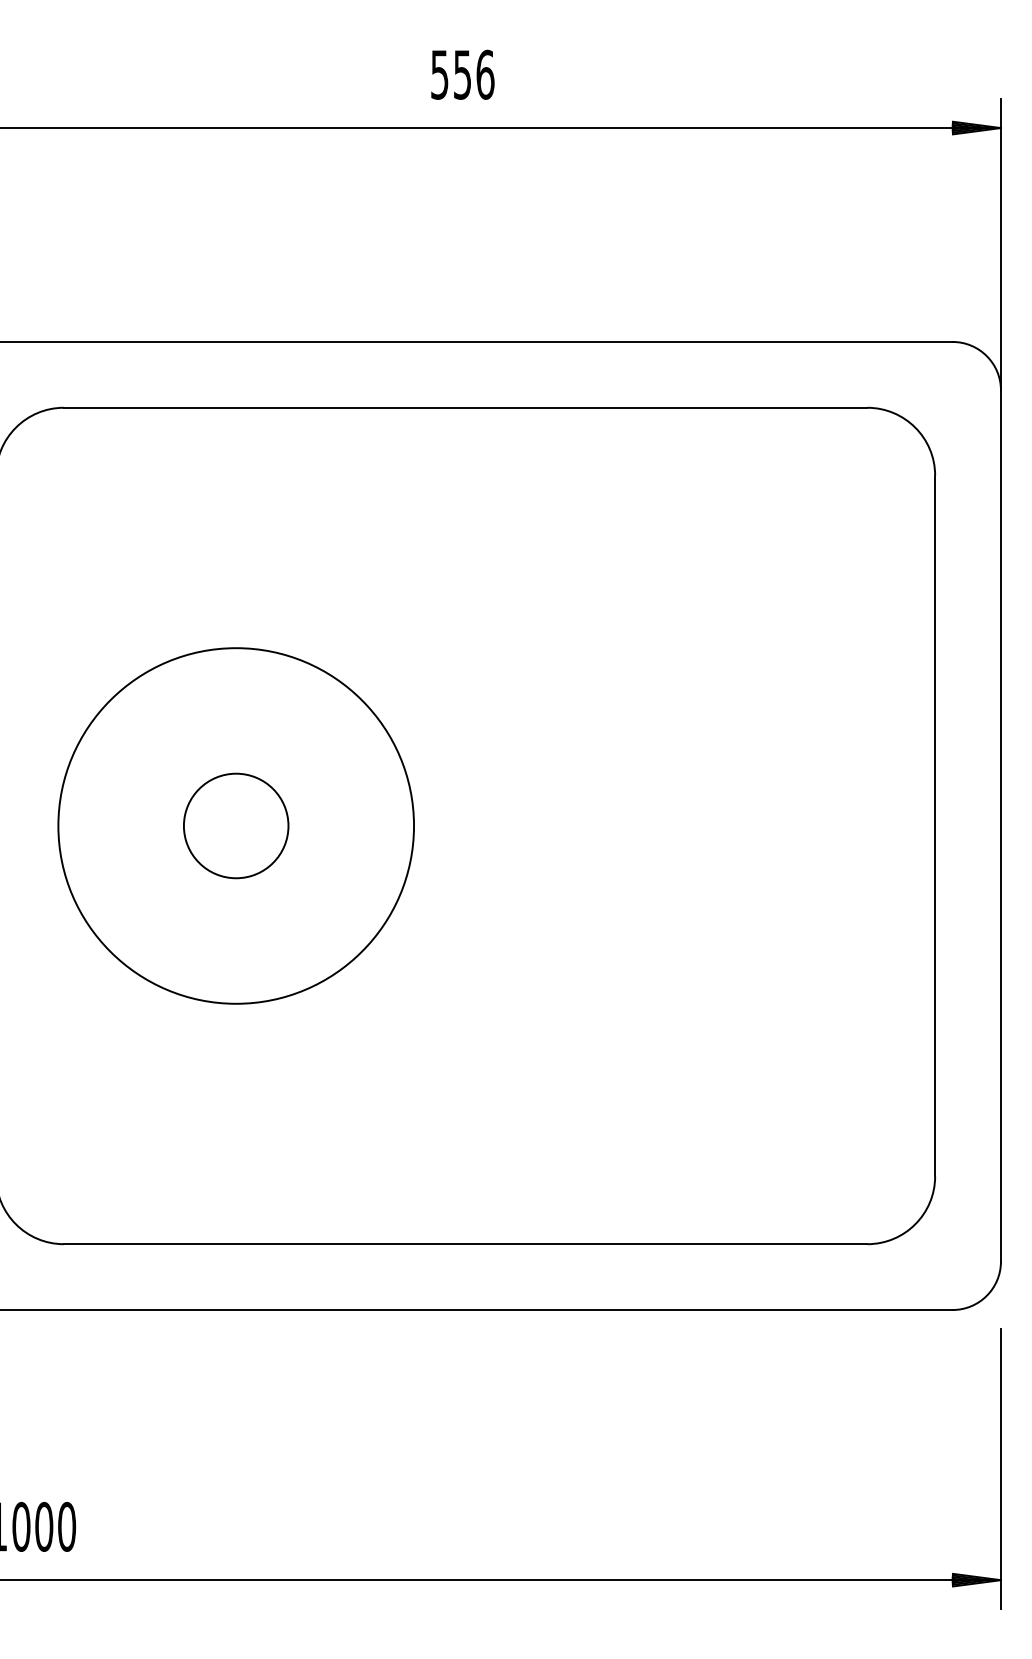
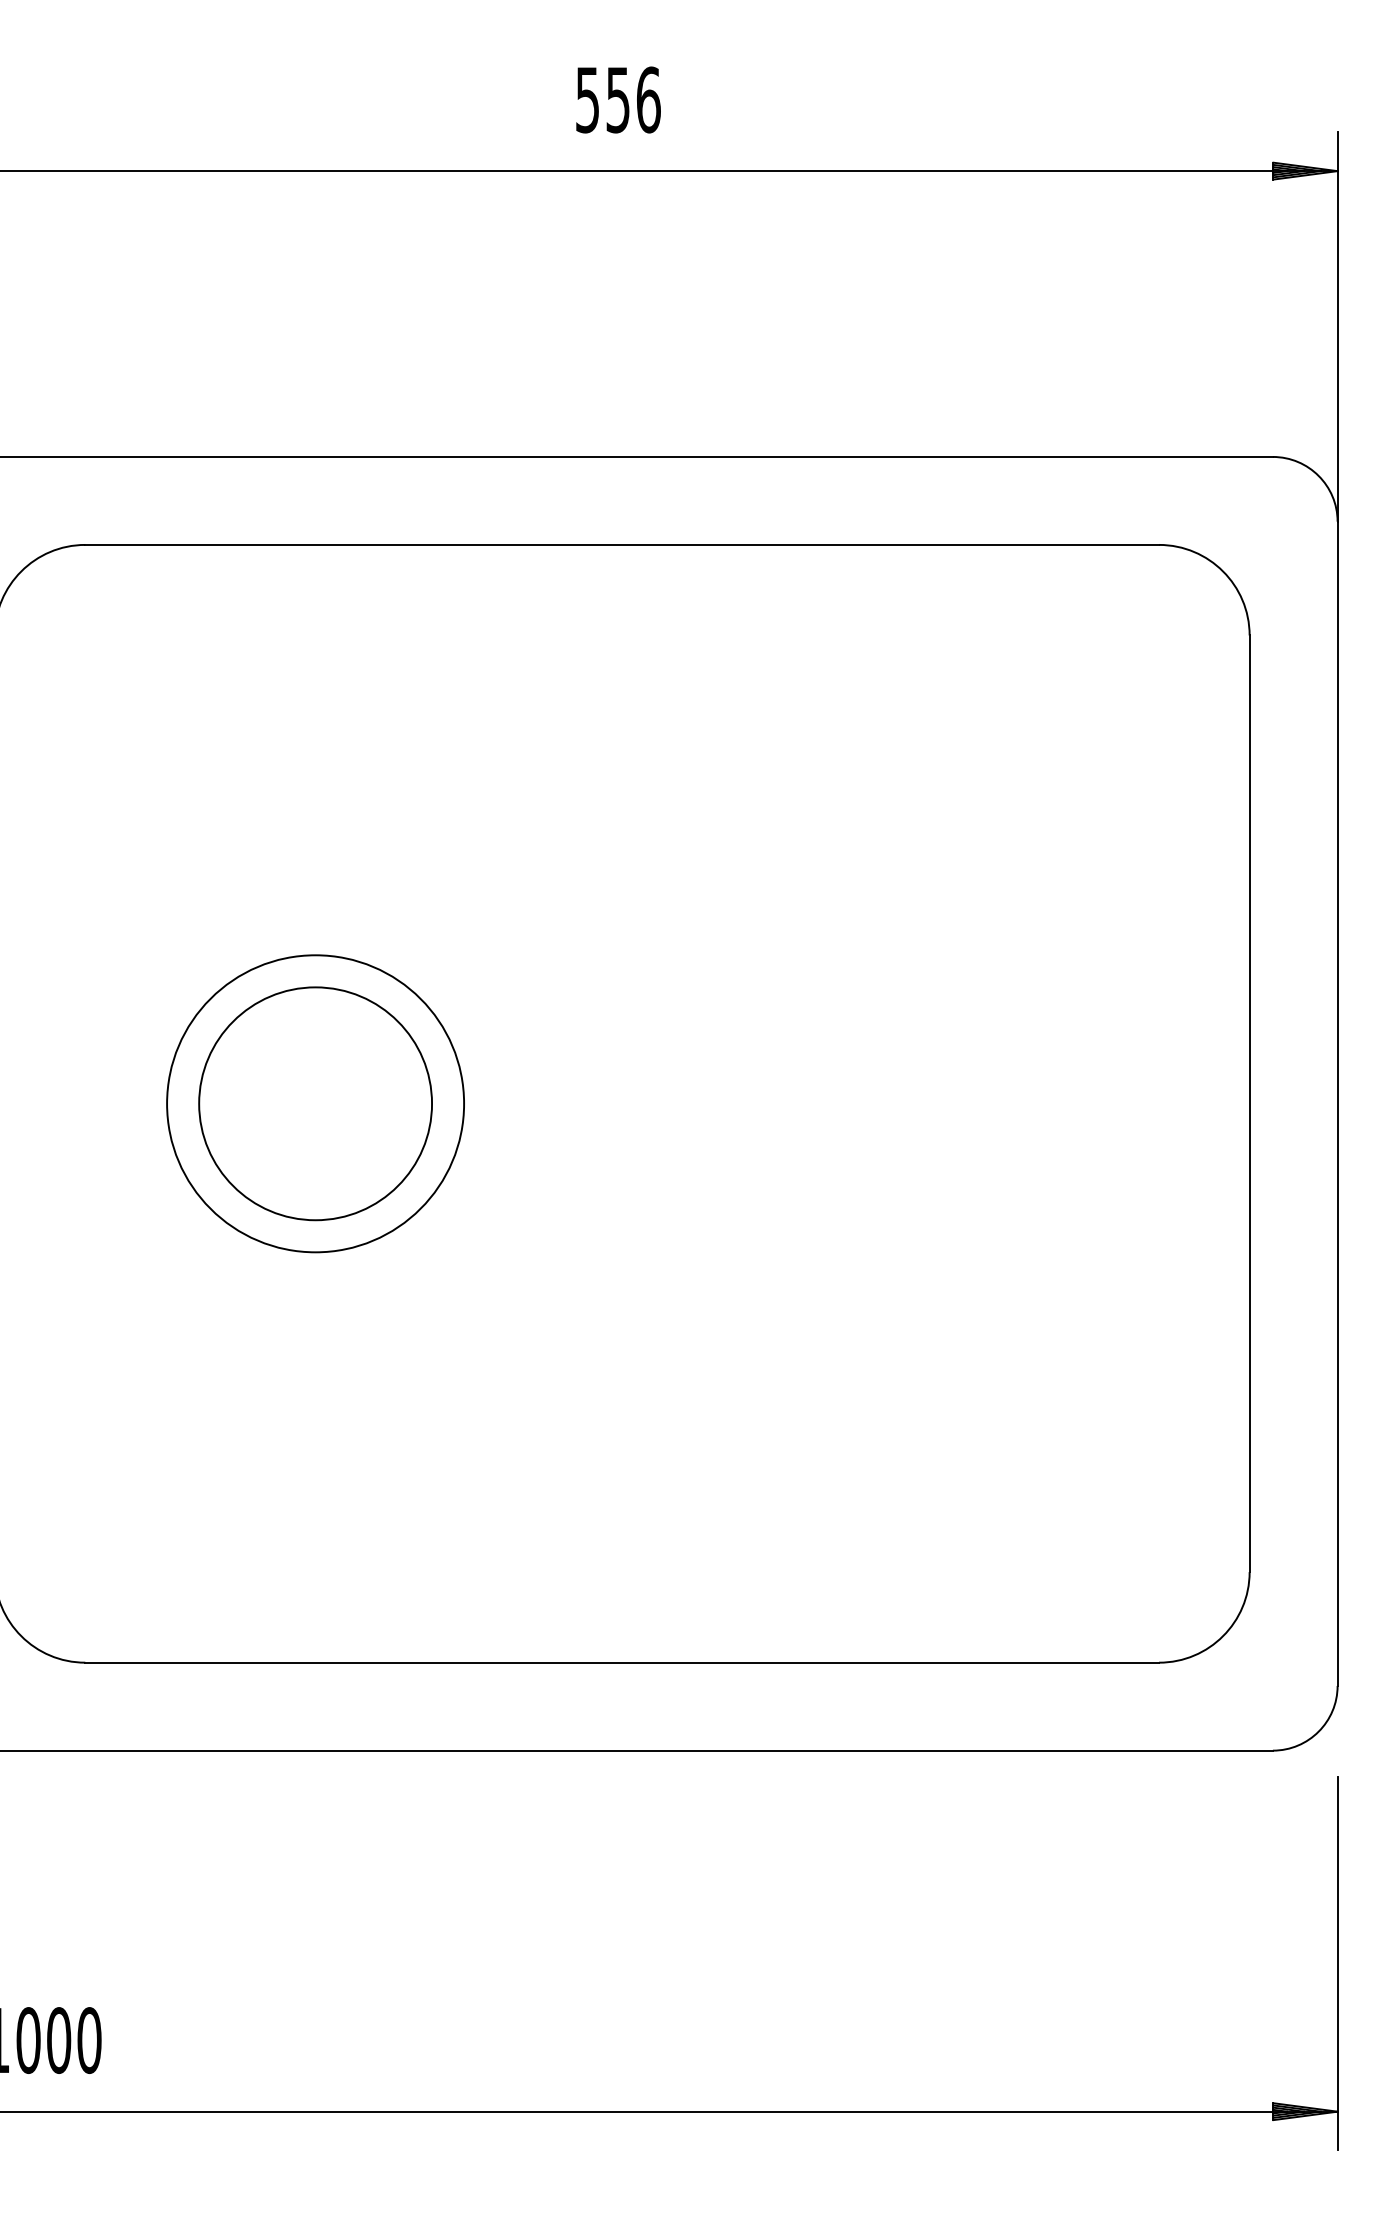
circle: (236, 825) -> (315, 1103), size x0.62
circle: (236, 825) -> (315, 1103), size x1.67

